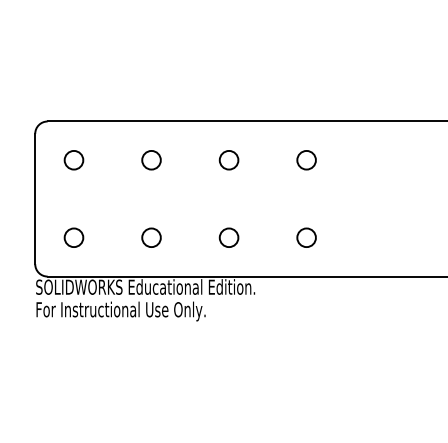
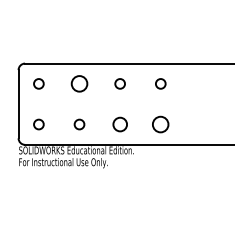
circle: (151, 159) -> (79, 83), size x1.6
circle: (227, 237) -> (119, 124), size x1.4
circle: (306, 237) -> (160, 124), size x1.6

